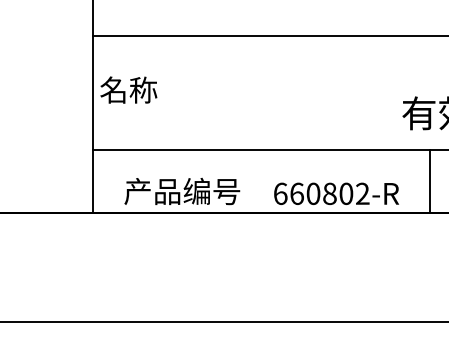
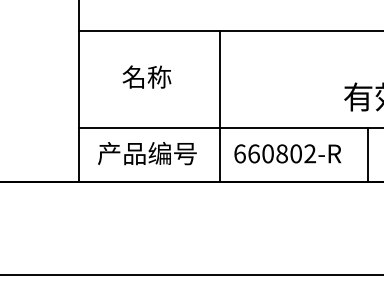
text: (128, 89) -> (146, 76), moved
line: (256, 124) -> (219, 106), added
text: (182, 191) -> (147, 153), moved
text: (336, 193) -> (287, 153), moved

